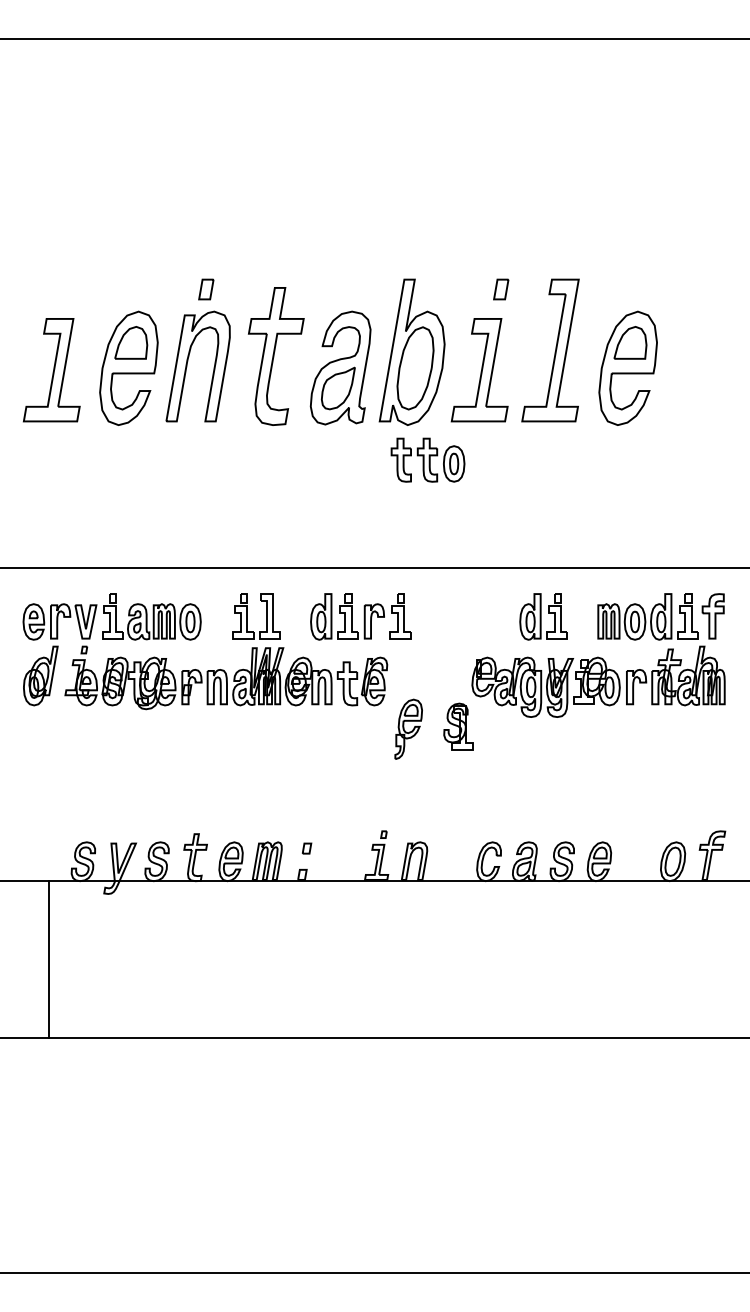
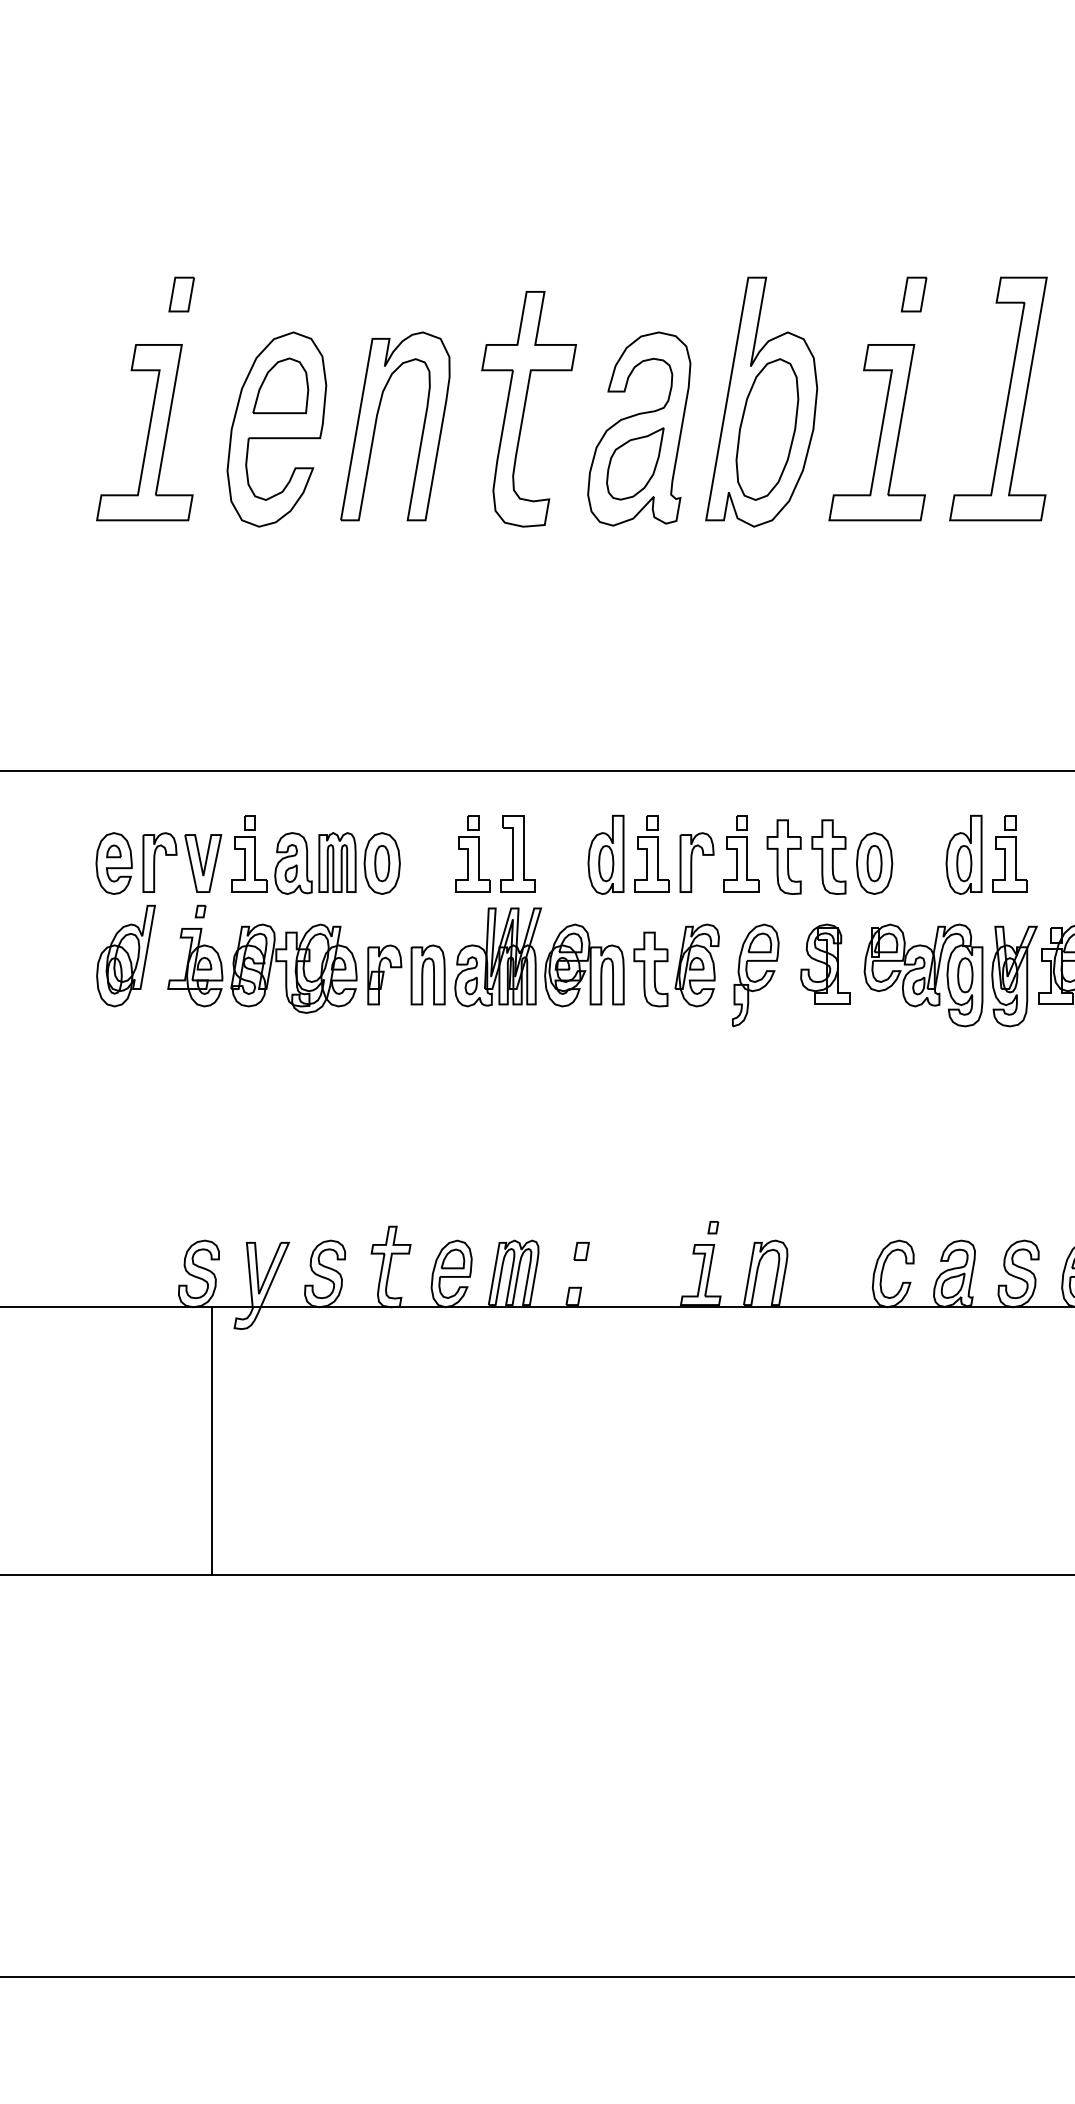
part: (206, 289) -> (182, 294), moved
part: (427, 459) -> (828, 855), moved
part: (458, 726) -> (825, 963), moved
part: (408, 728) -> (755, 974), moved
line: (49, 959) -> (212, 1441), moved

